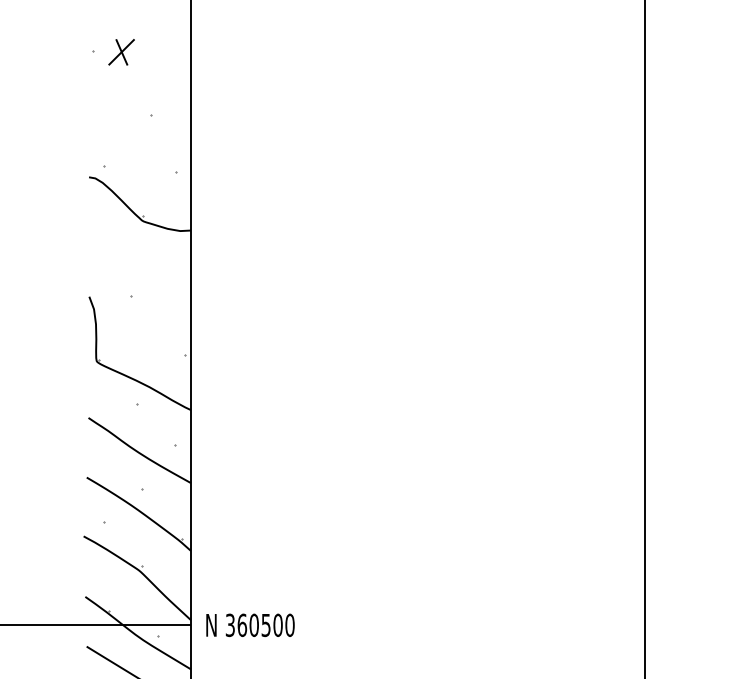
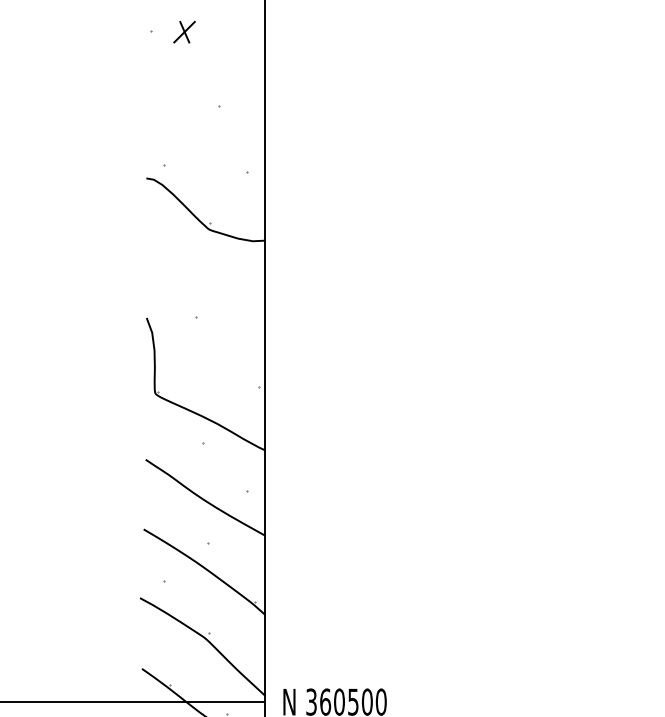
part: (121, 51) -> (184, 31), size x0.71

